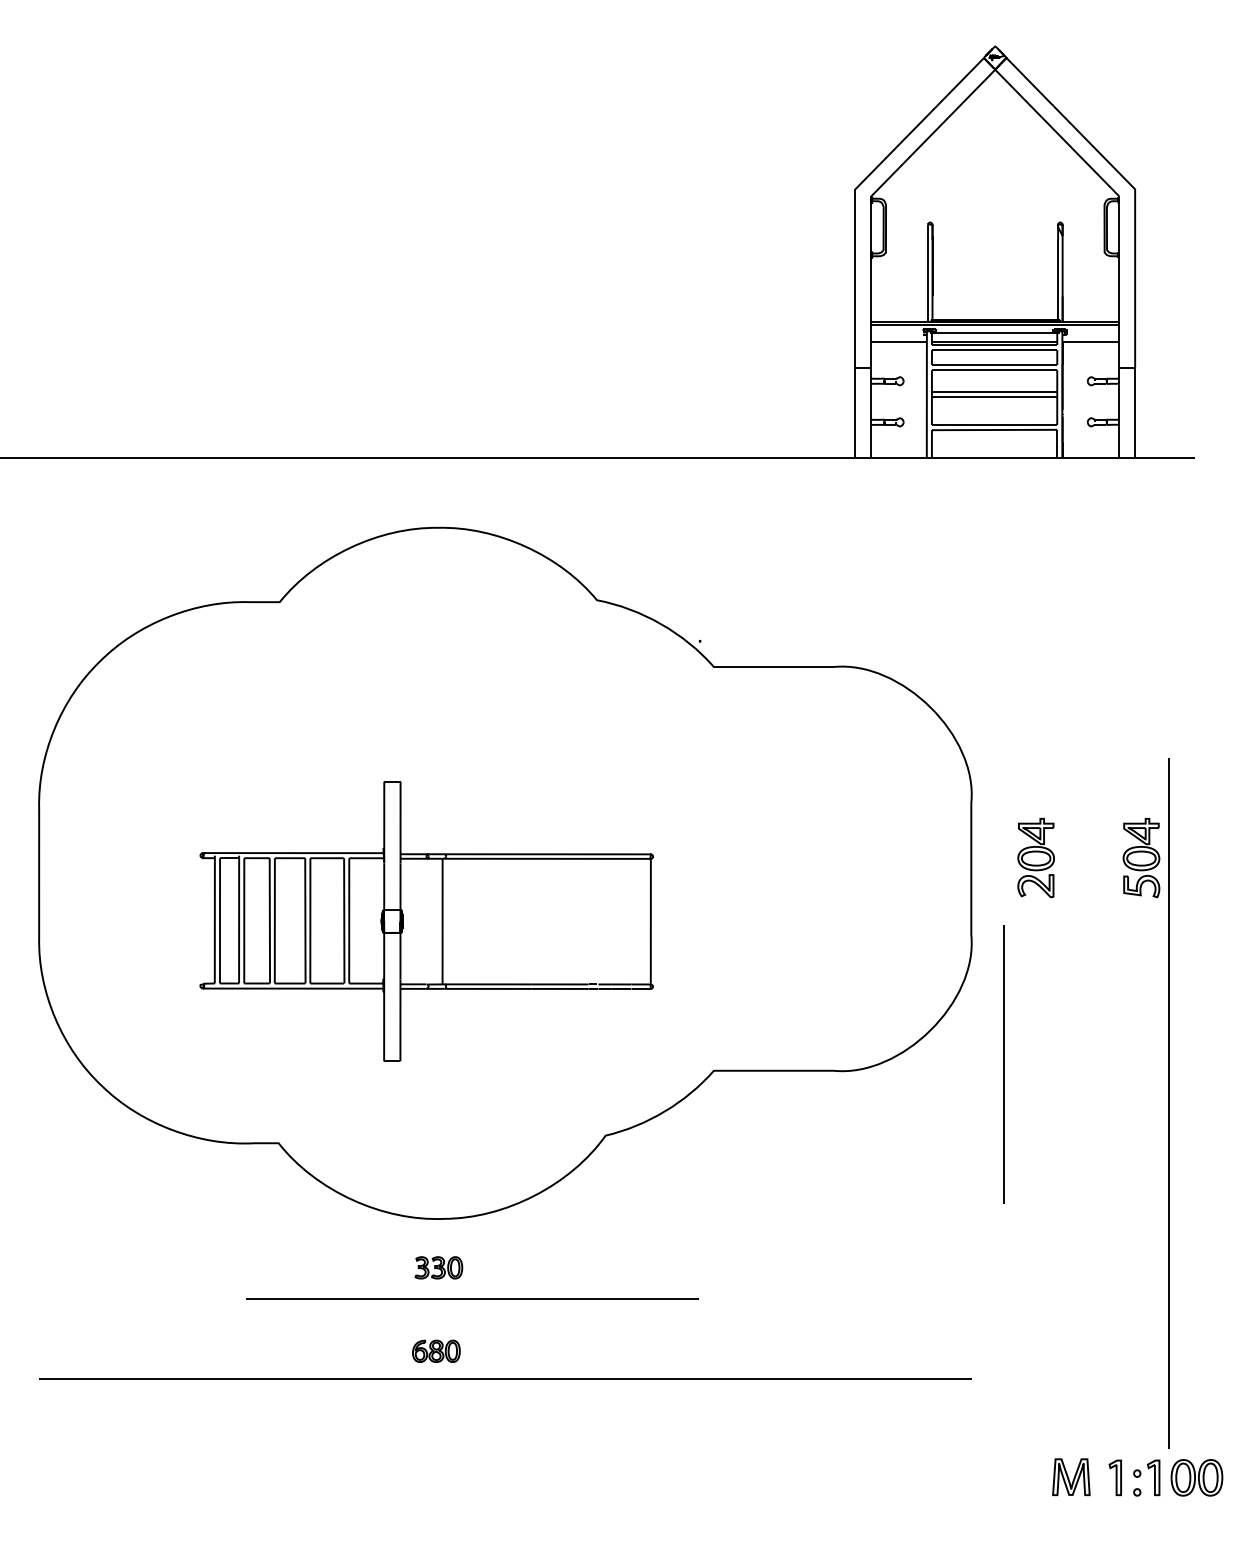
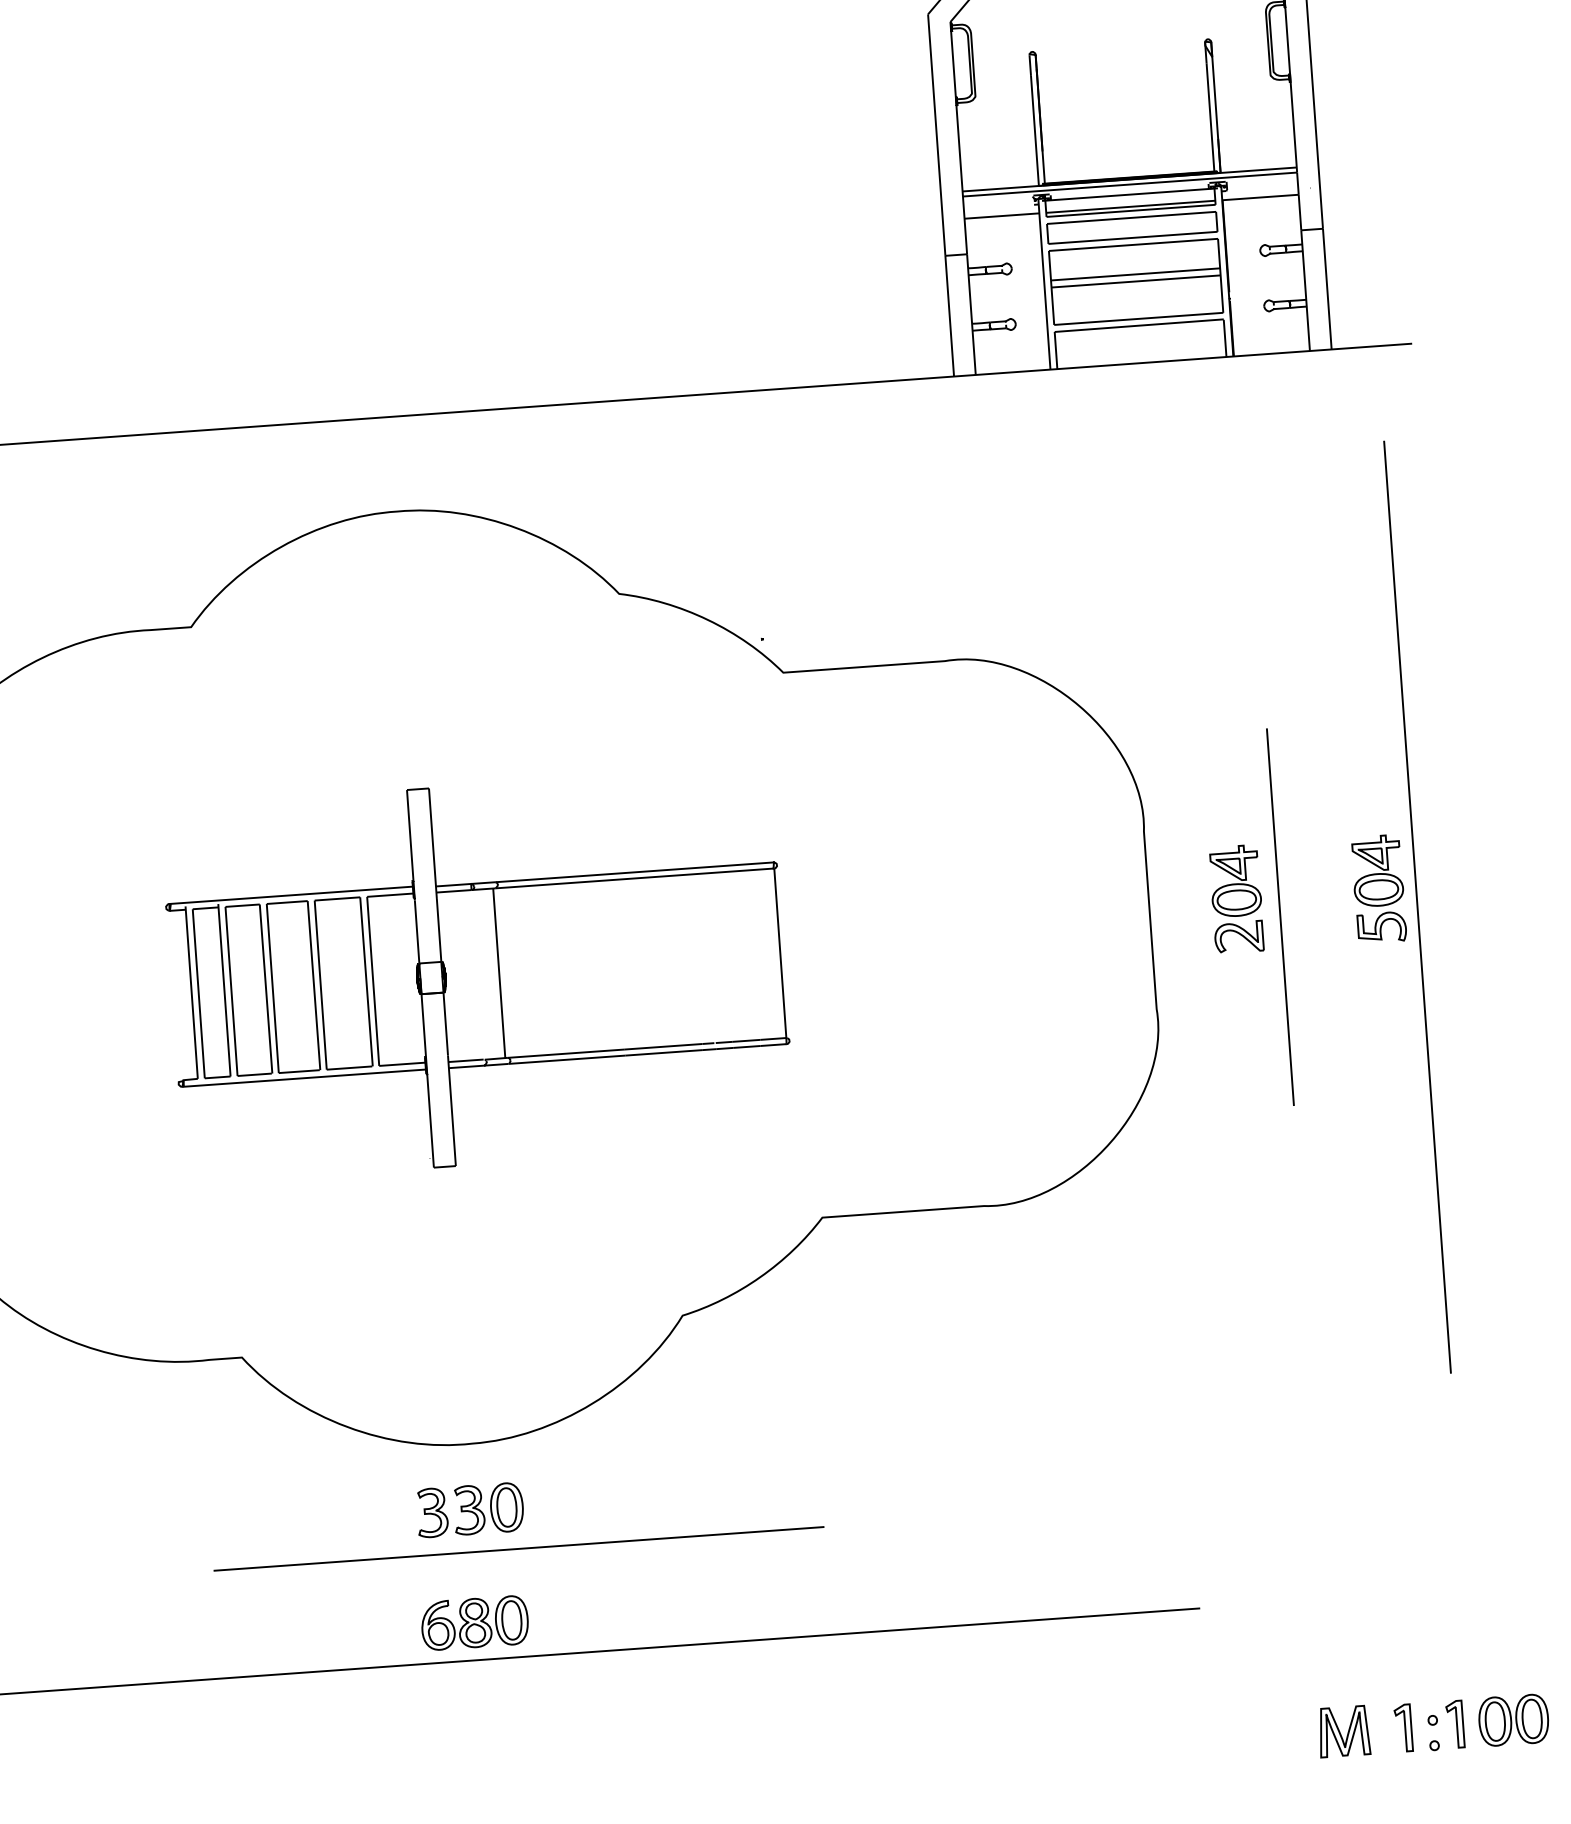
part: (426, 921) -> (477, 974), moved
line: (1003, 1064) -> (1279, 917), moved
line: (1168, 1103) -> (1416, 907), moved
part: (438, 1267) -> (469, 1509), size x1.67
part: (436, 1351) -> (475, 1623), size x1.67

